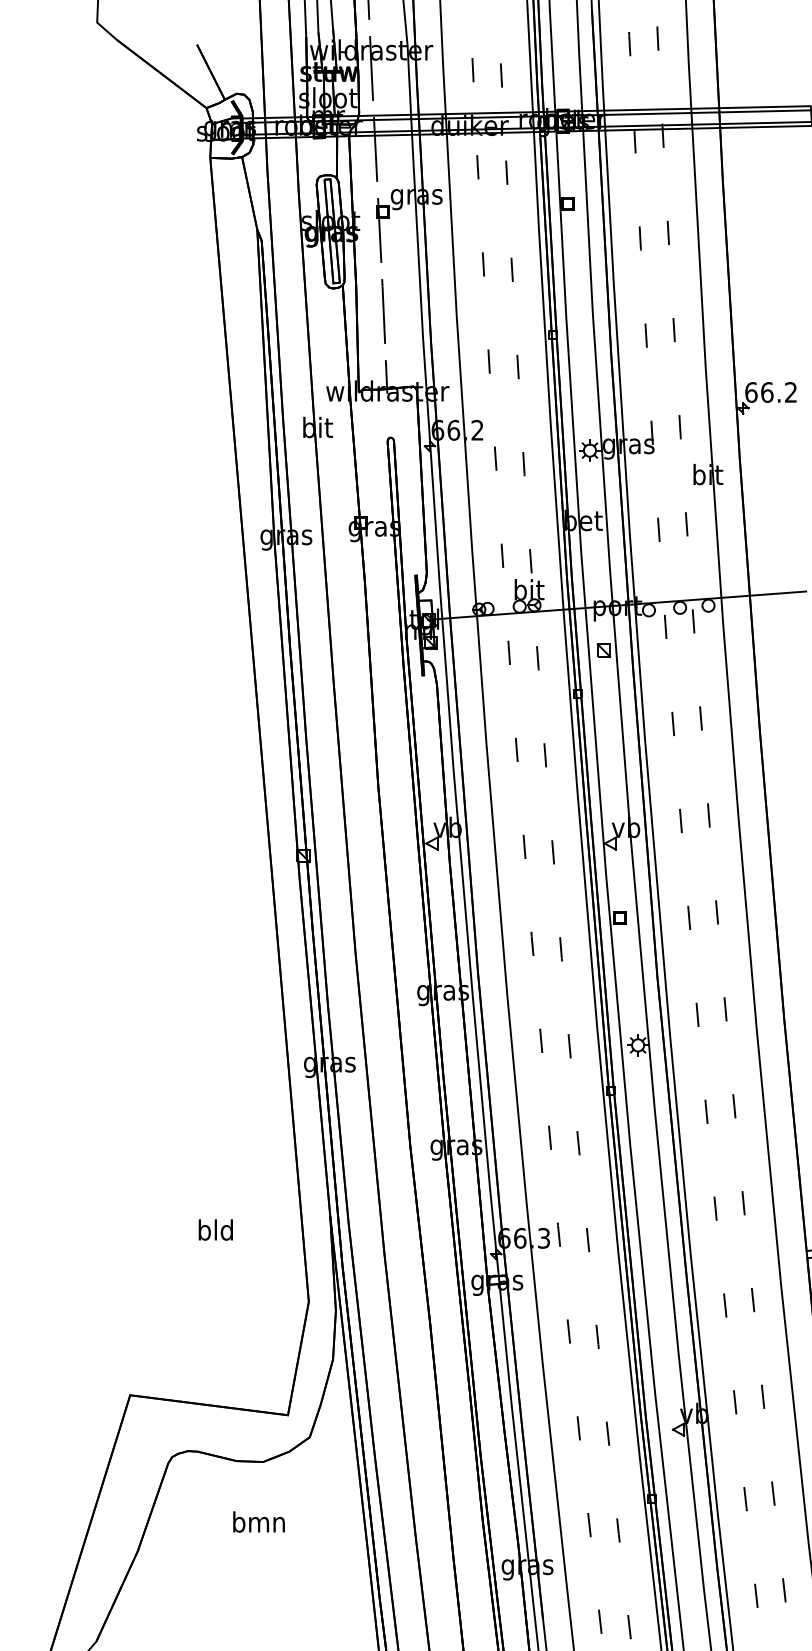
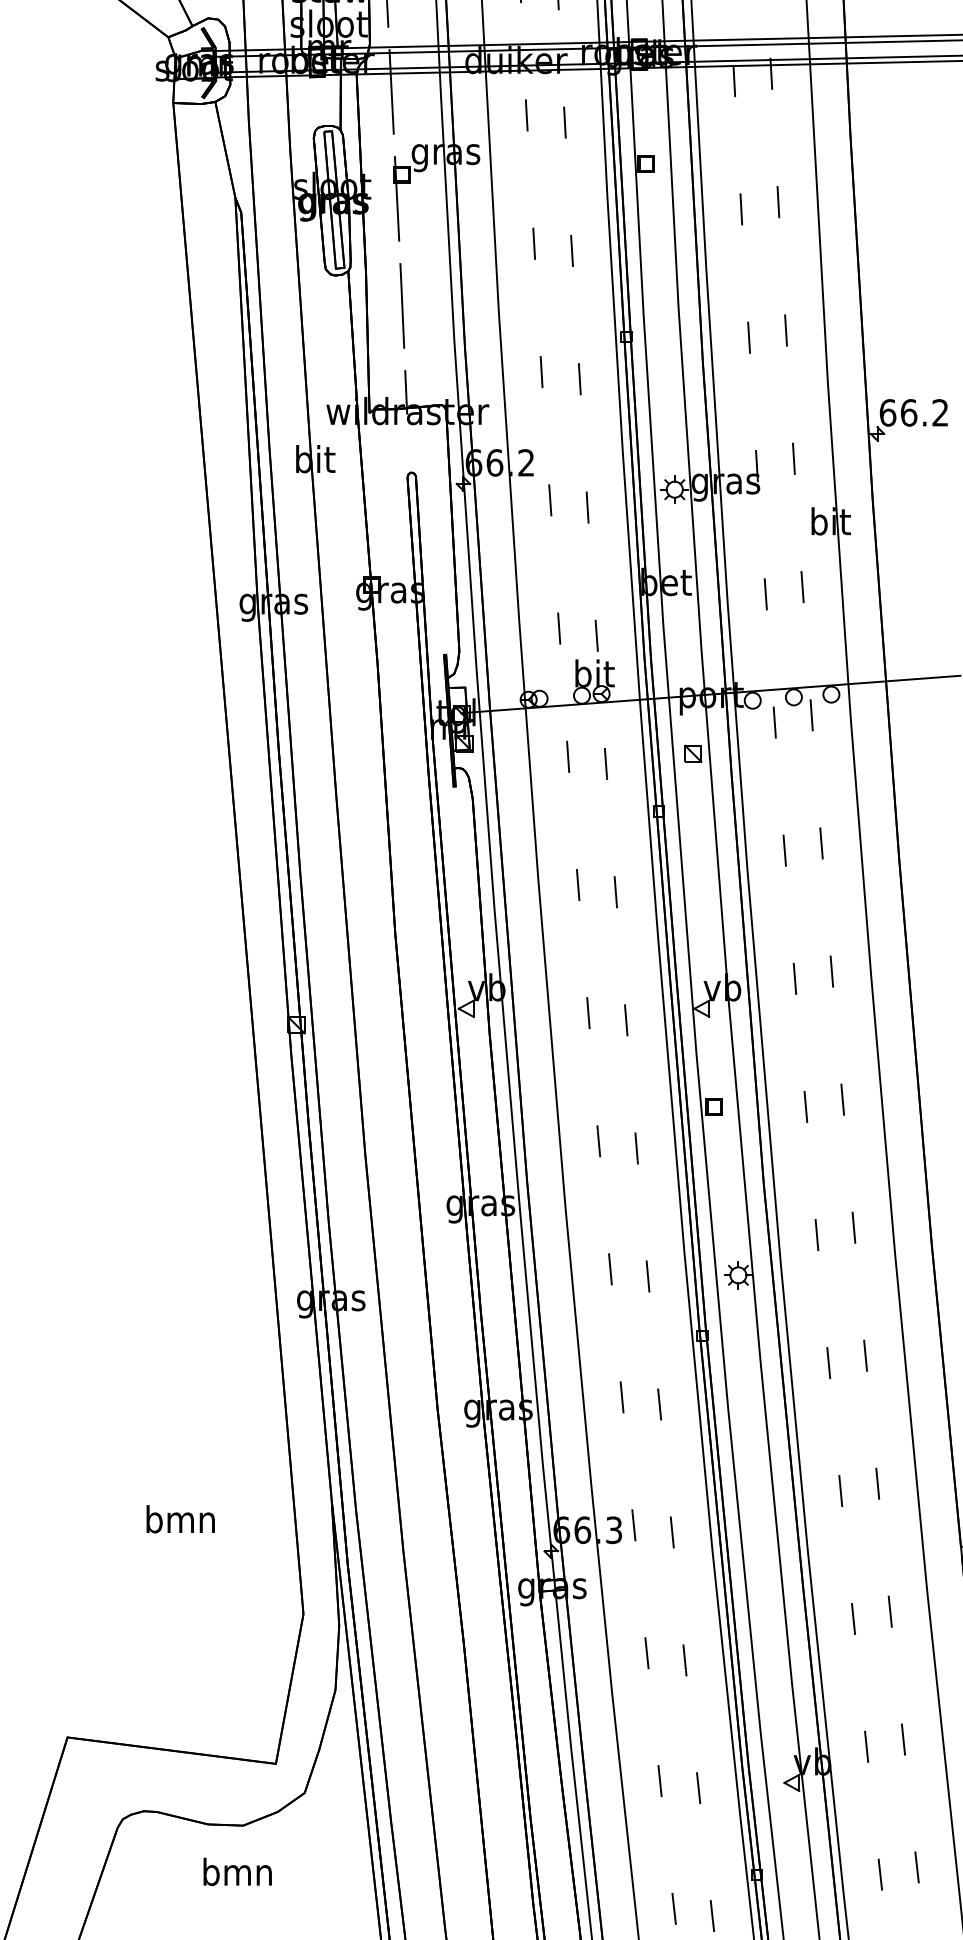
text: (215, 1229) -> (180, 1518), bld -> bmn
text: (258, 1521) -> (236, 1871), moved

